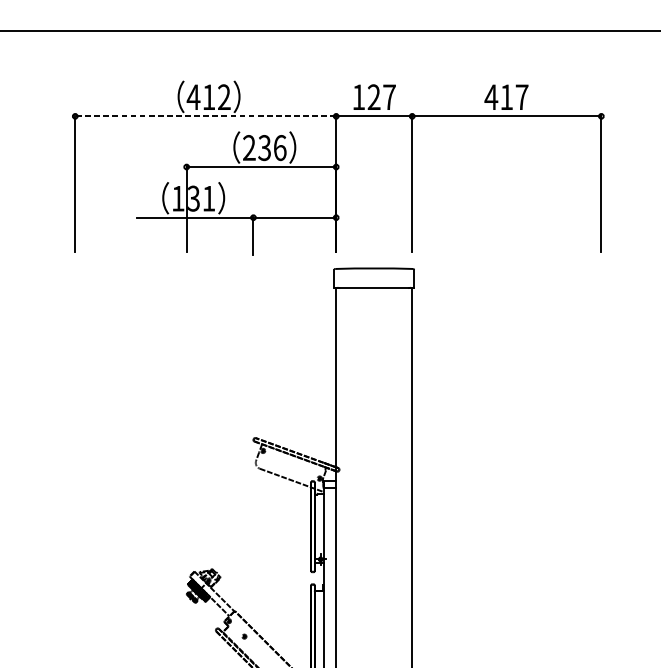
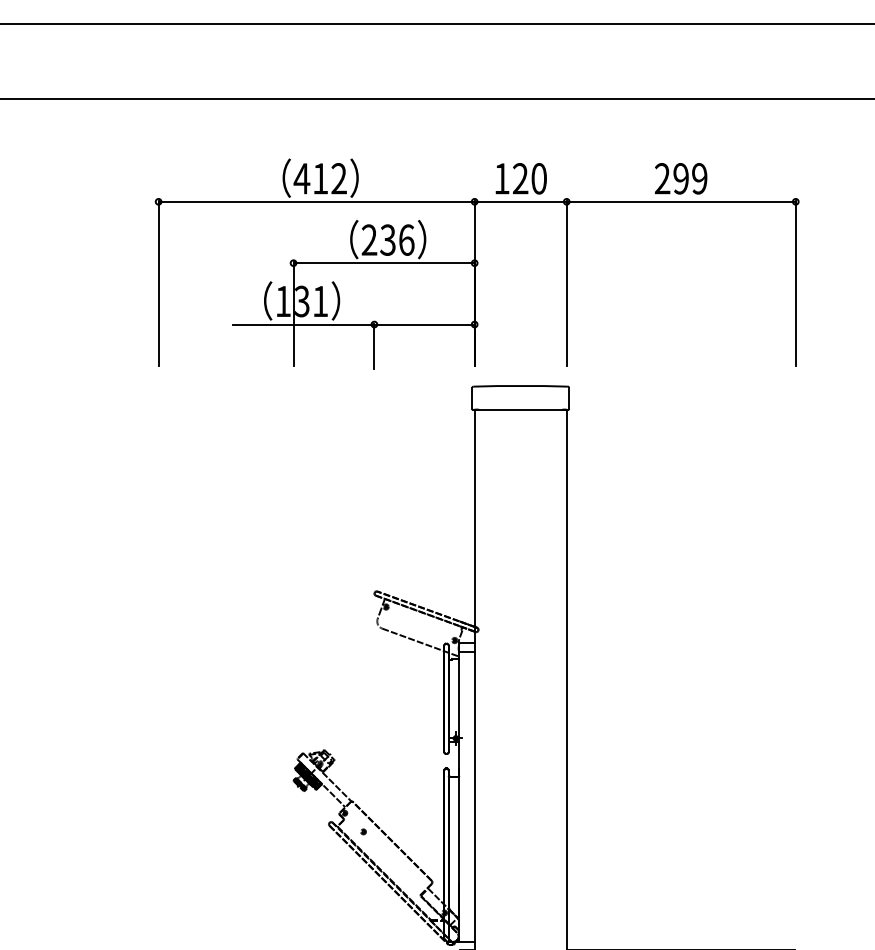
text: (388, 97) -> (538, 178), 127 -> 120
text: (506, 97) -> (680, 178), 417 -> 299
line: (205, 116) -> (316, 201), dashed -> solid

